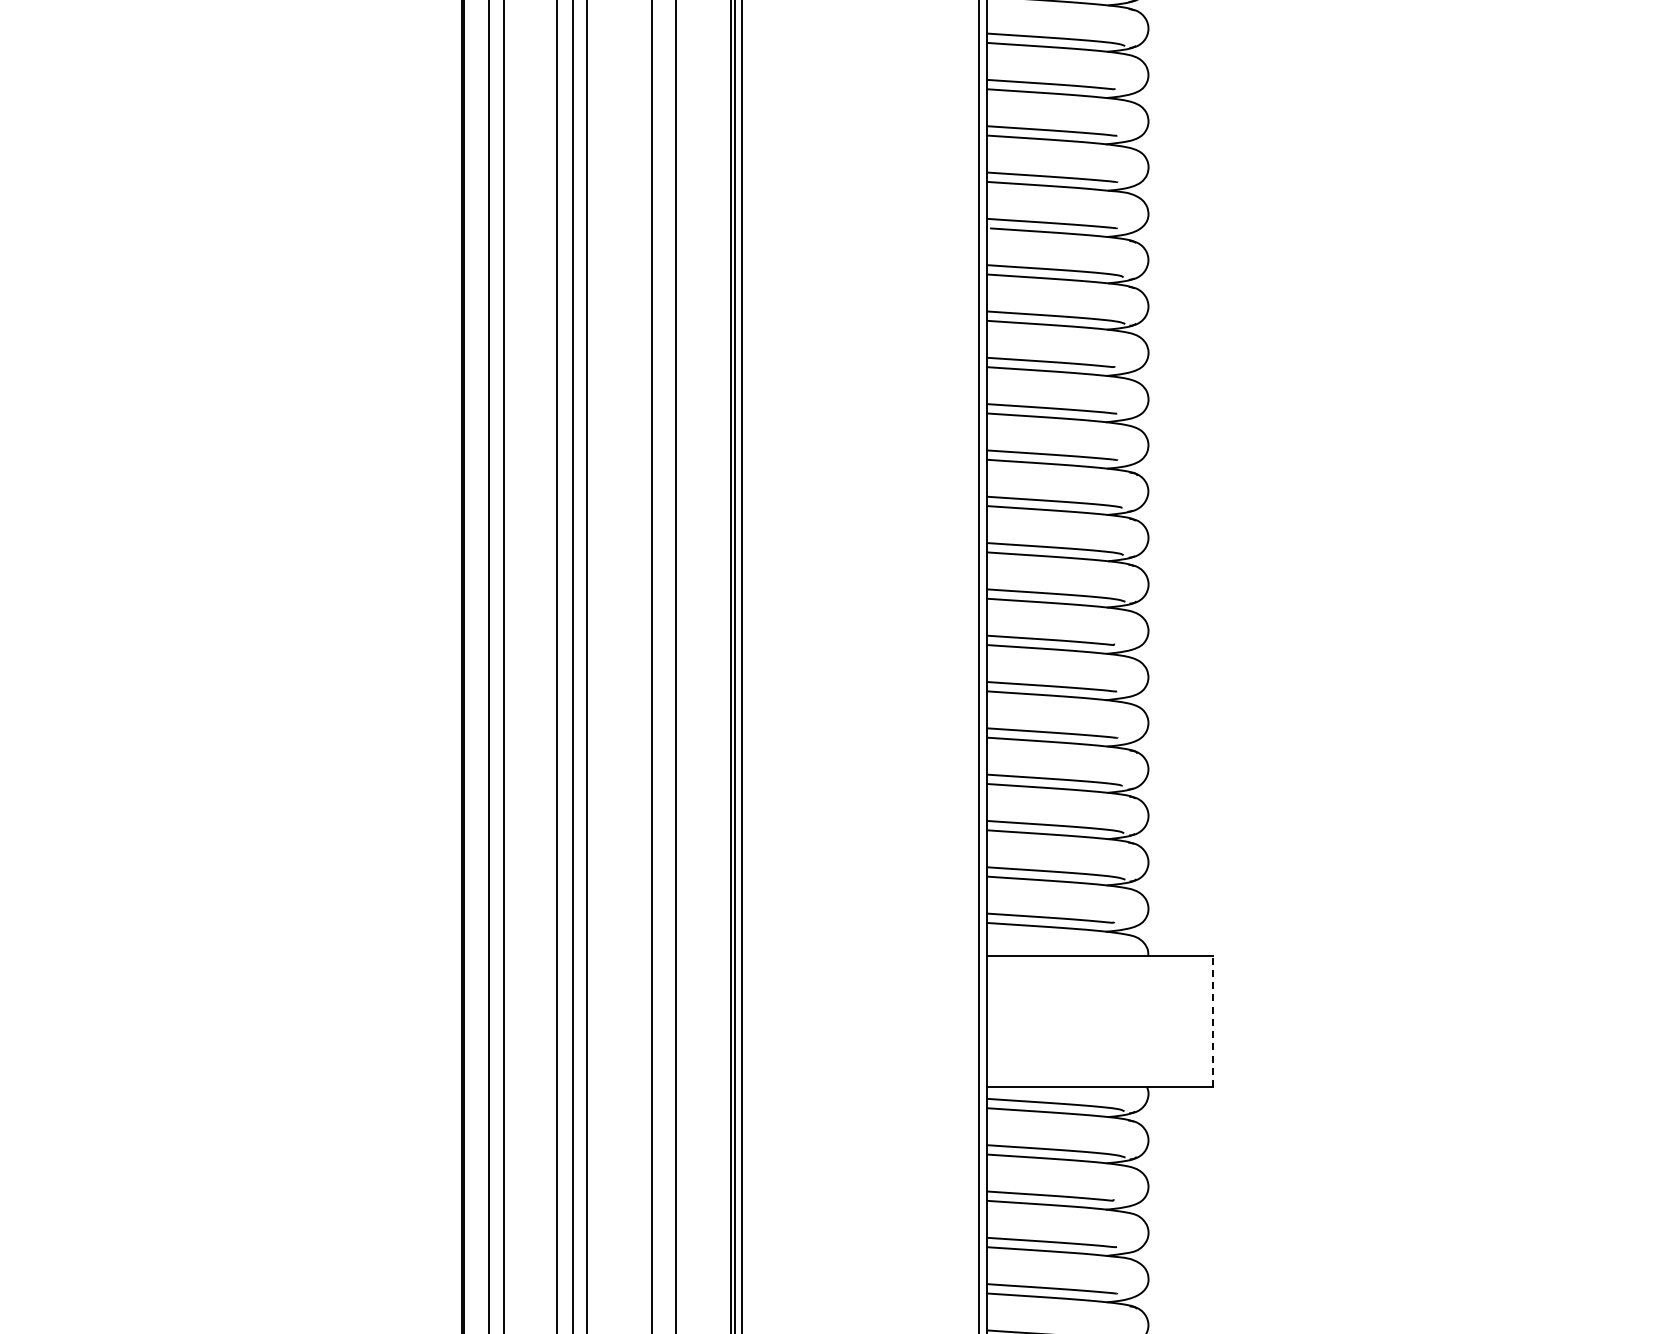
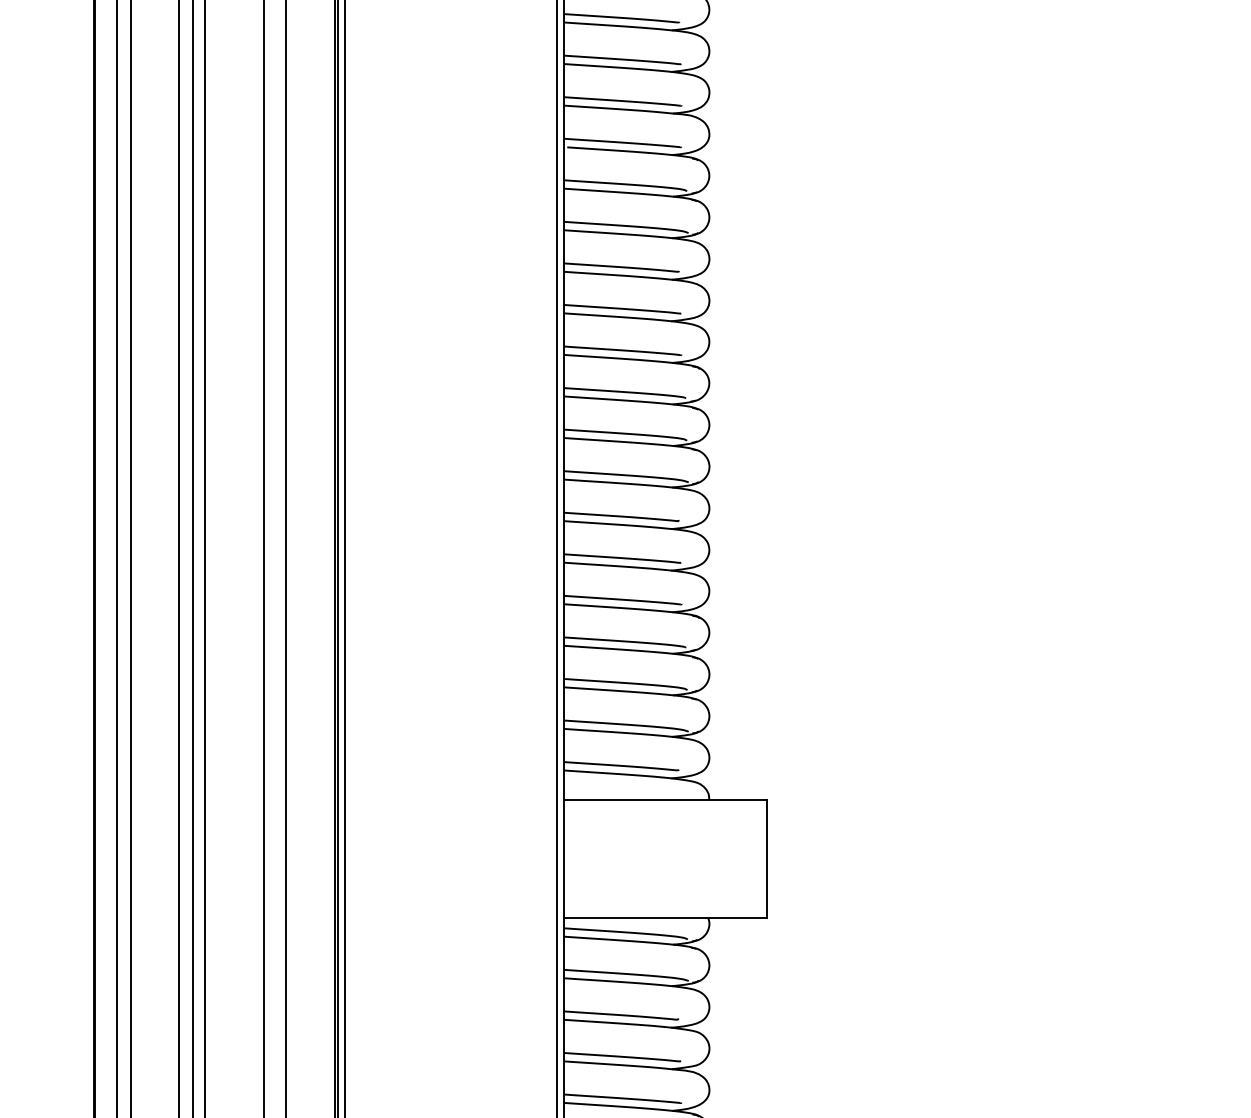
line: (1213, 1021) -> (767, 858), dashed -> solid

